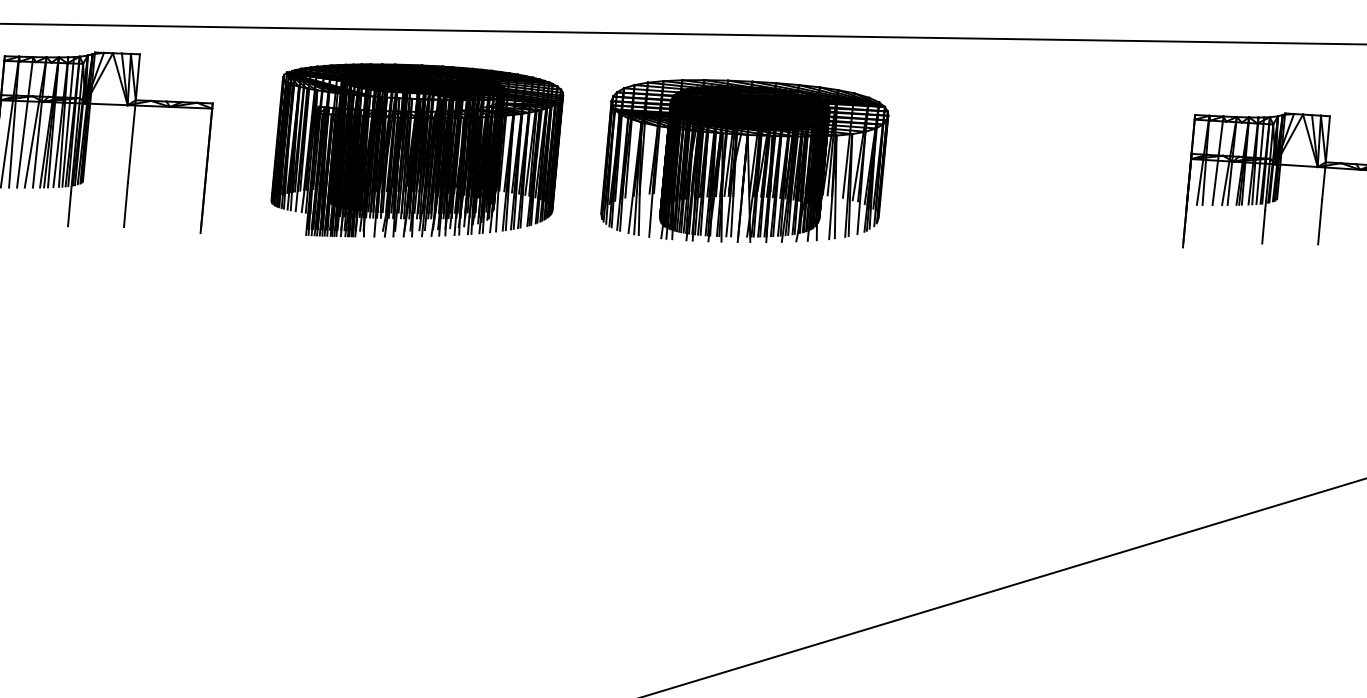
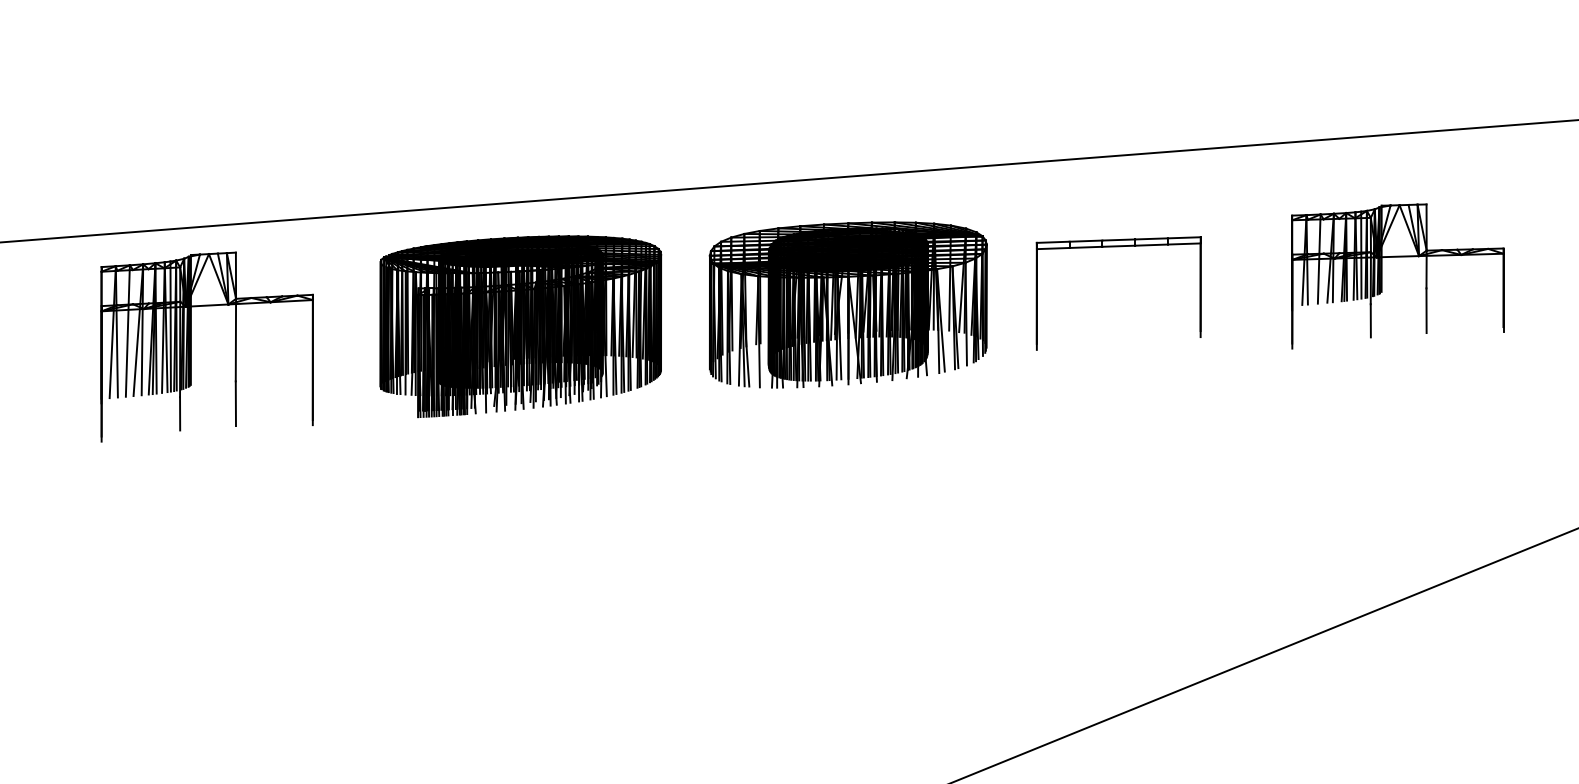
part: (1019, 130) -> (1118, 247), added

